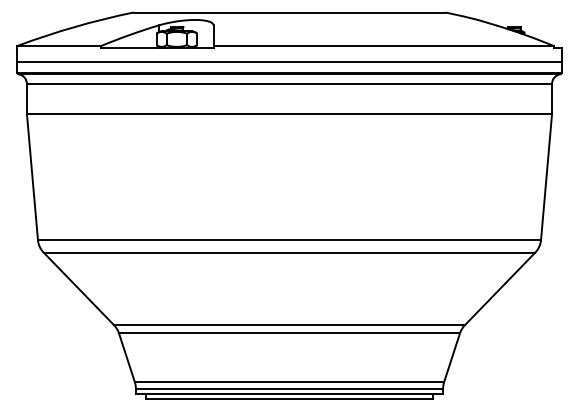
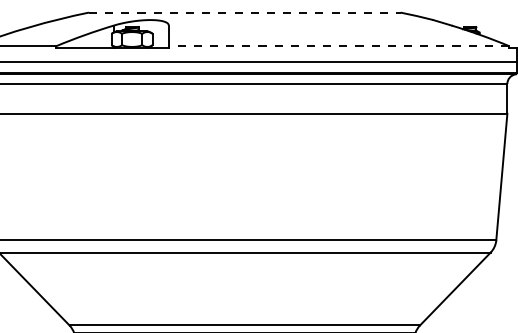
line: (289, 12) -> (244, 12), solid -> dashed
line: (383, 46) -> (338, 46), solid -> dashed

